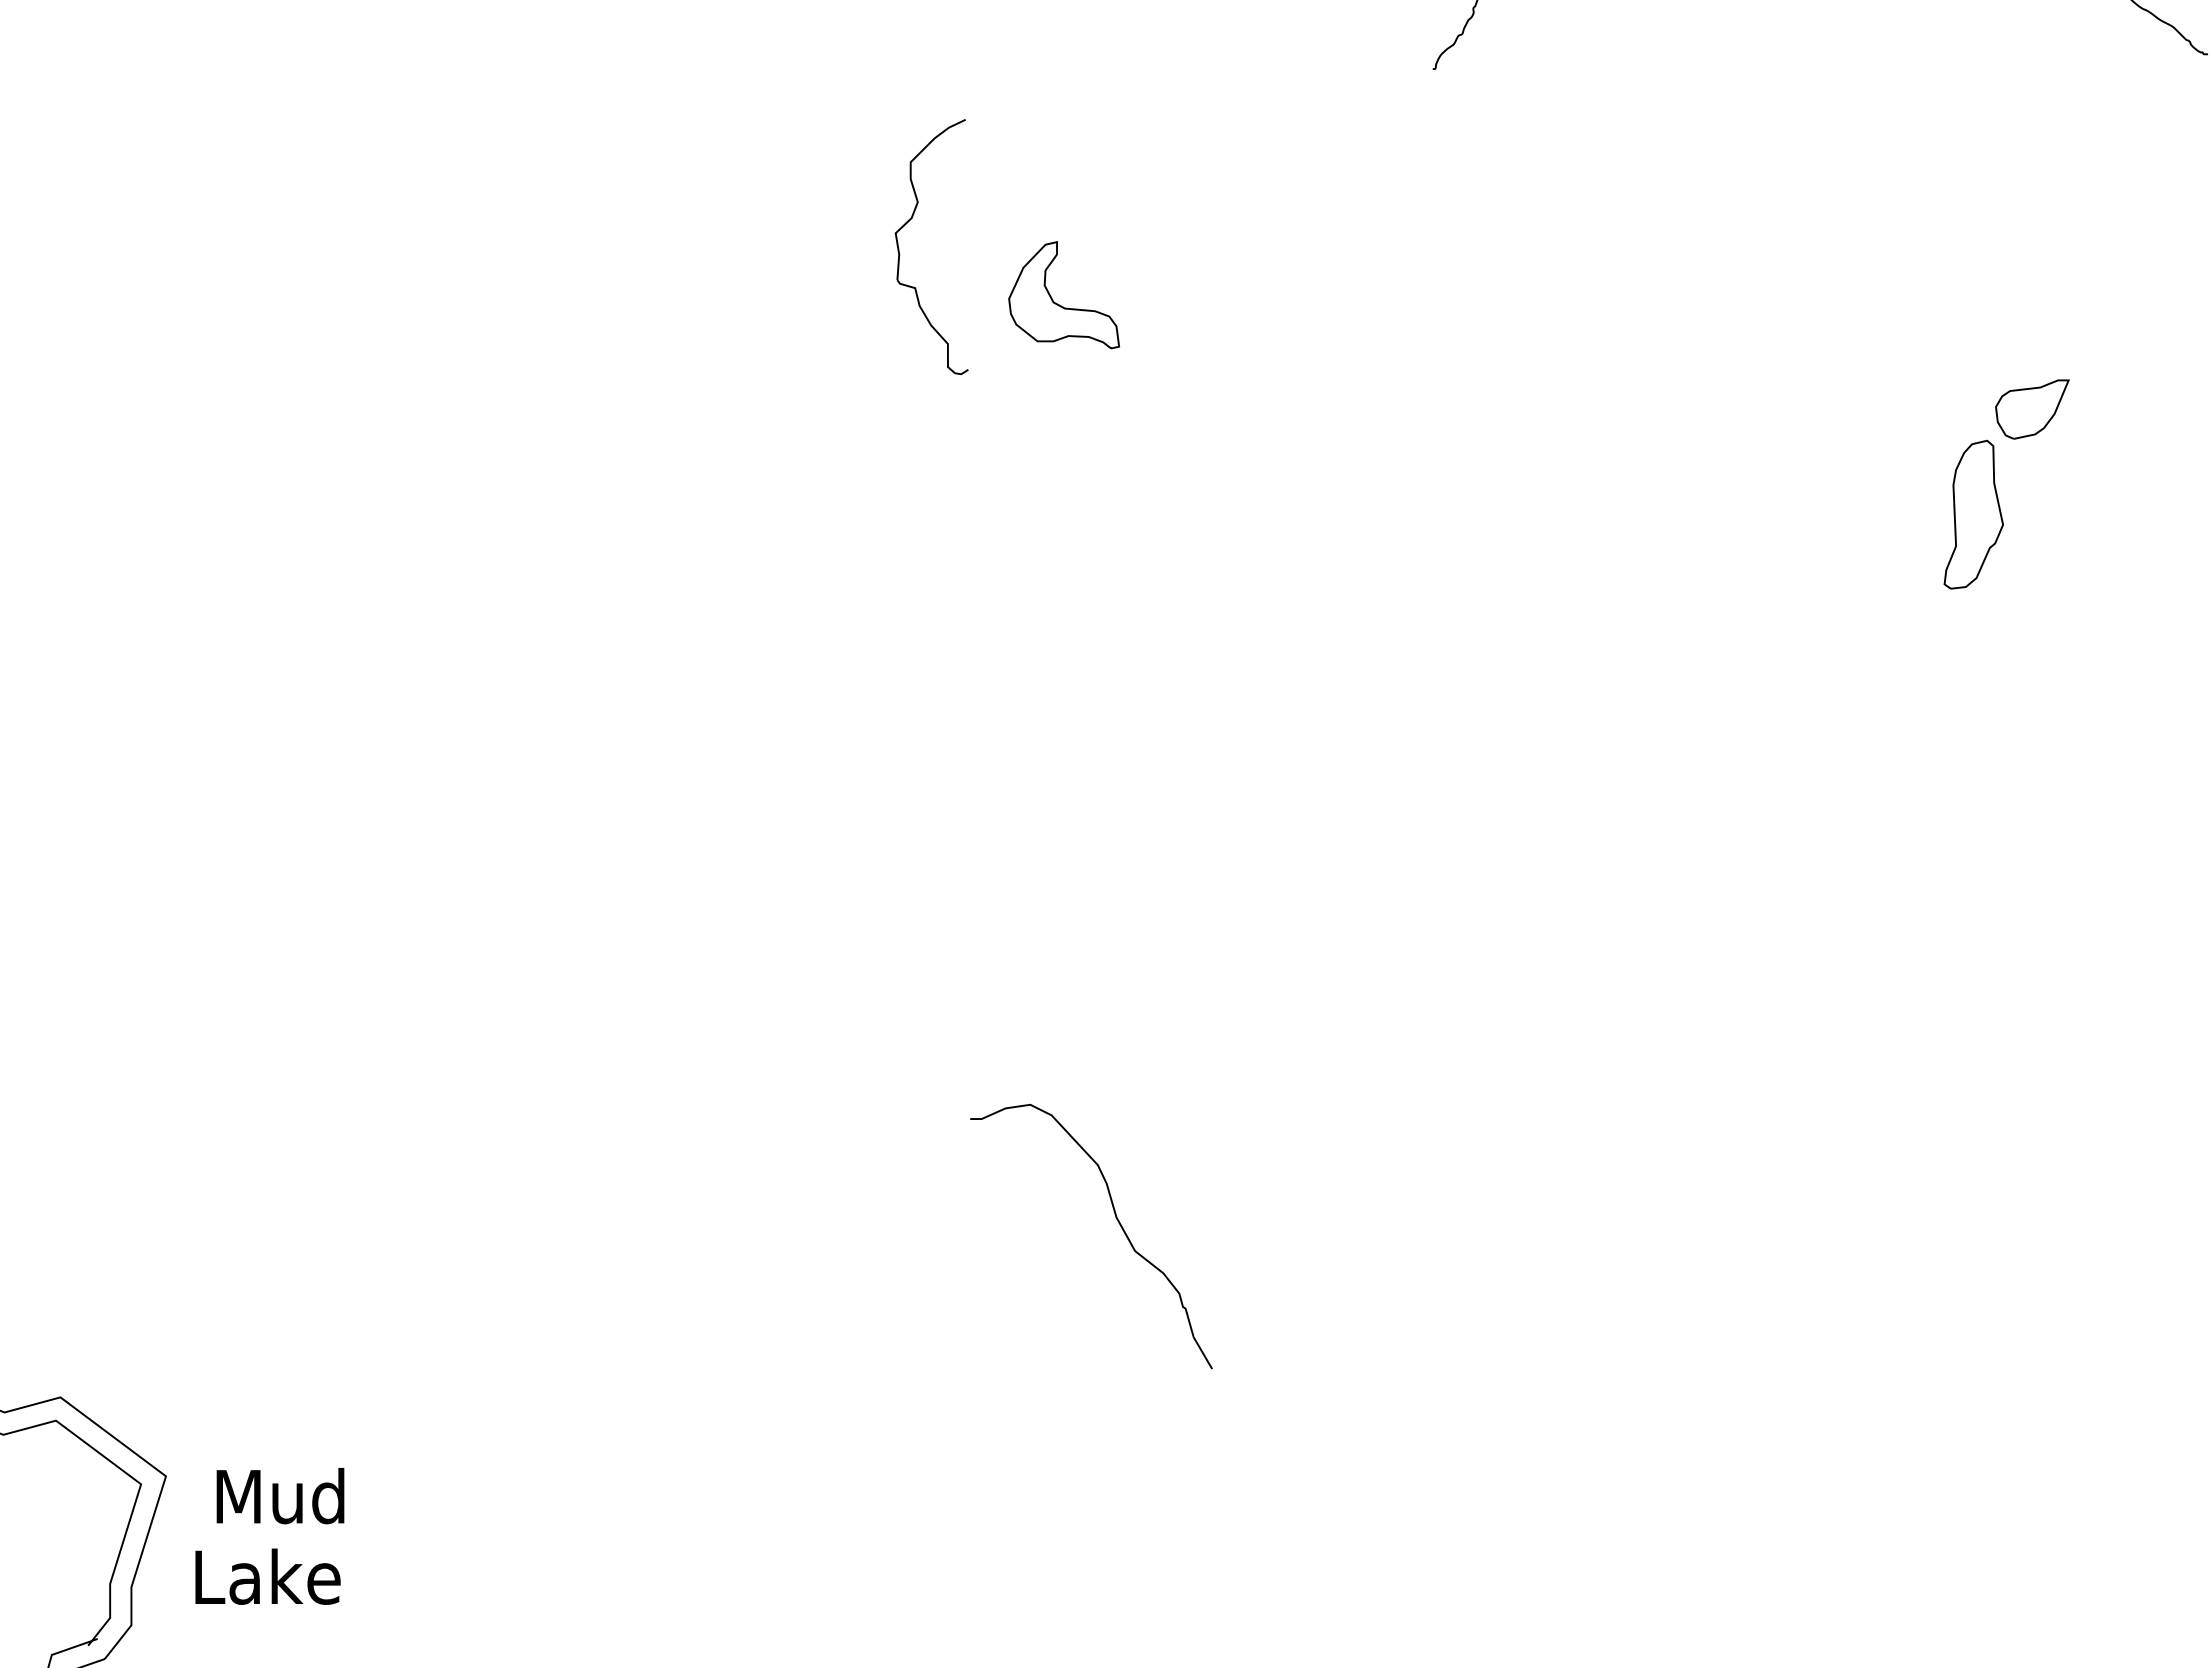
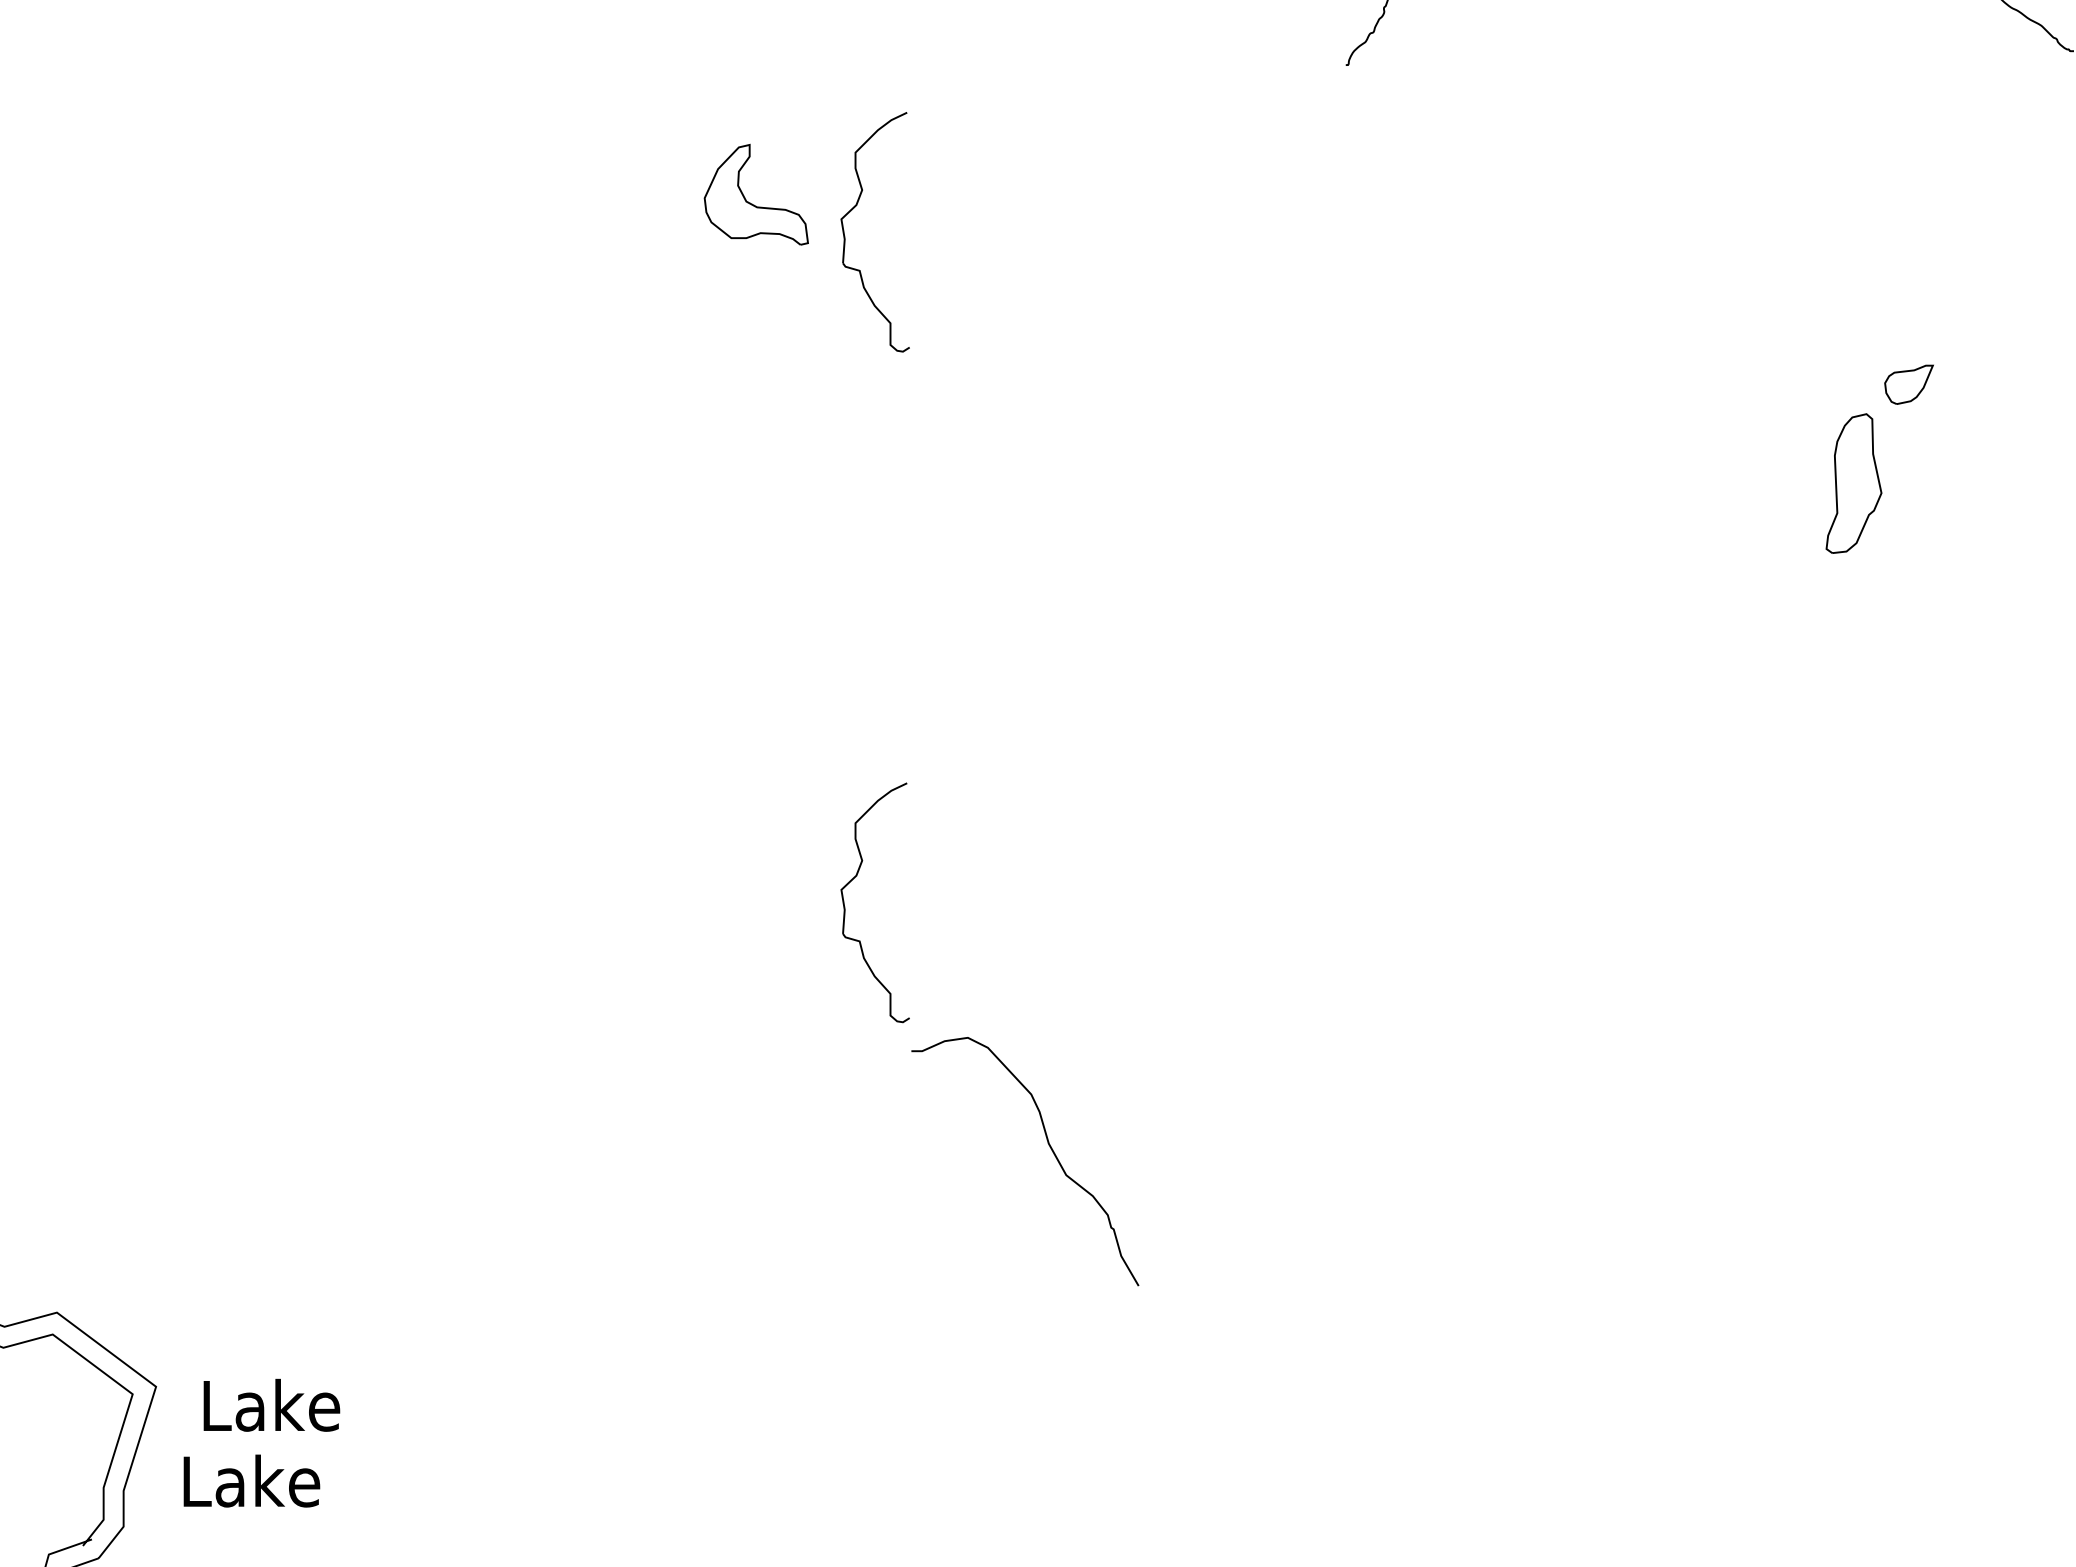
part: (1059, 304) -> (752, 203), moved
part: (2032, 409) -> (1909, 384), size x0.7
part: (900, 968) -> (845, 909), added
text: (292, 1496) -> (274, 1405), Mud -> Lake

